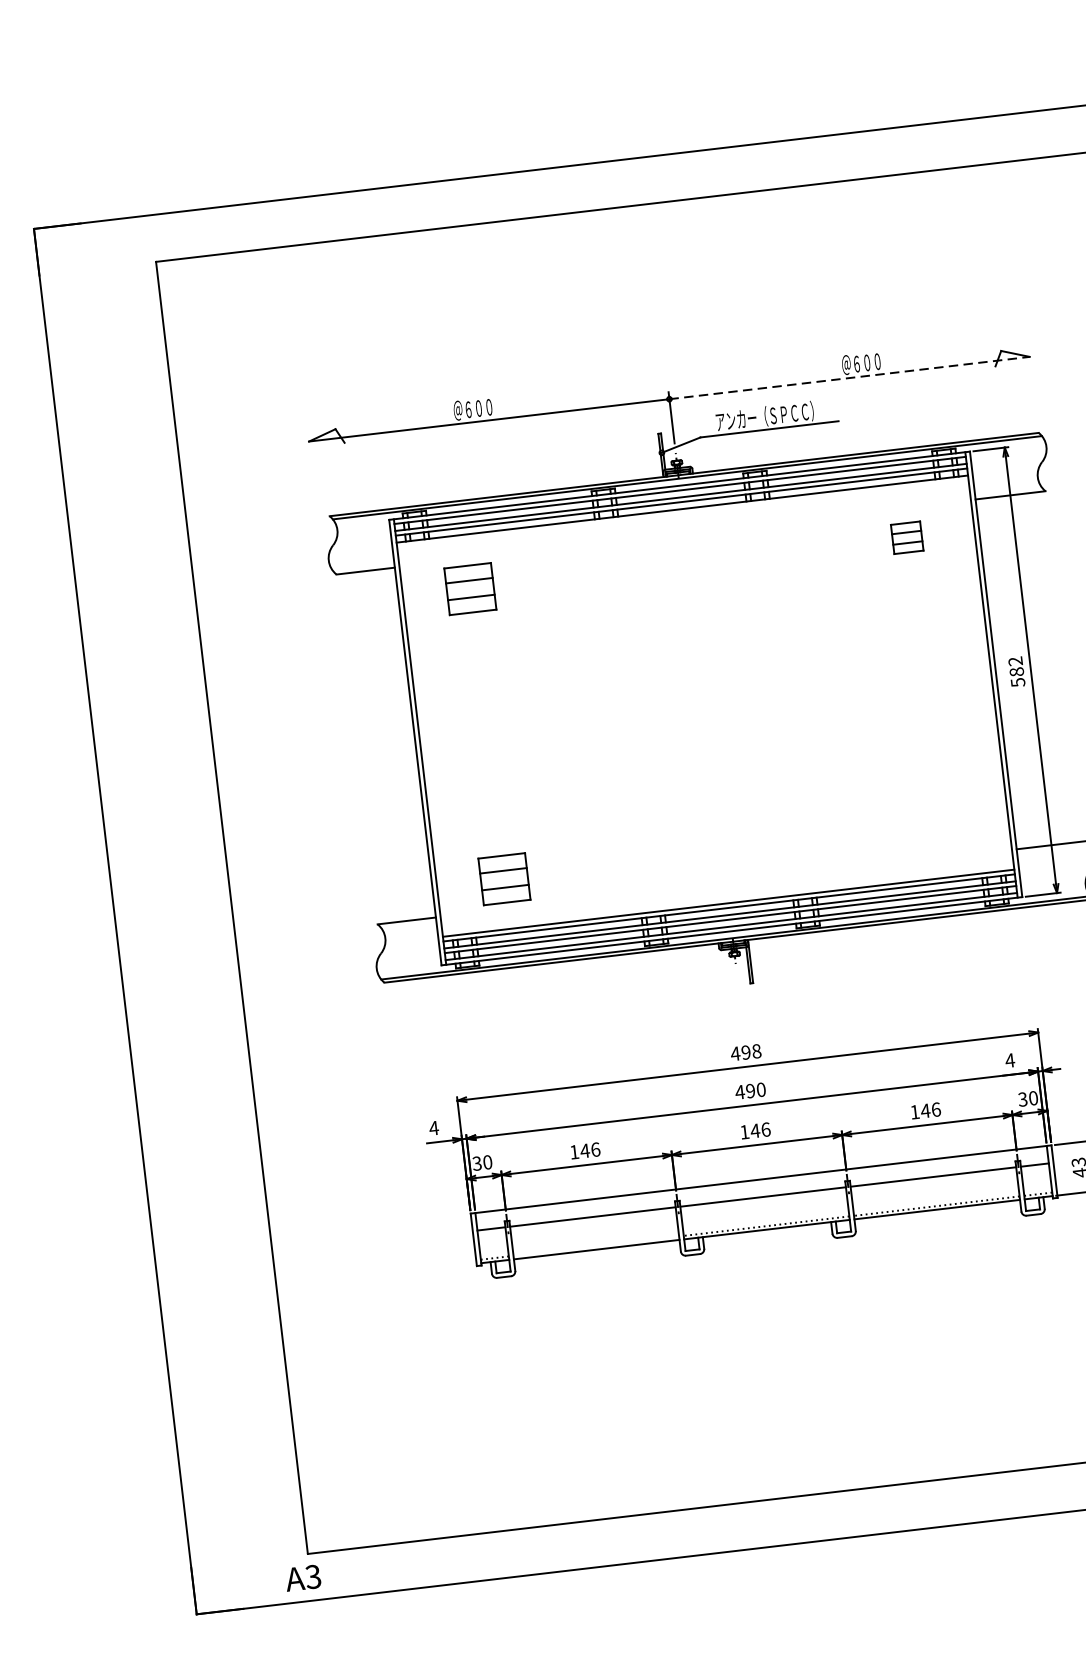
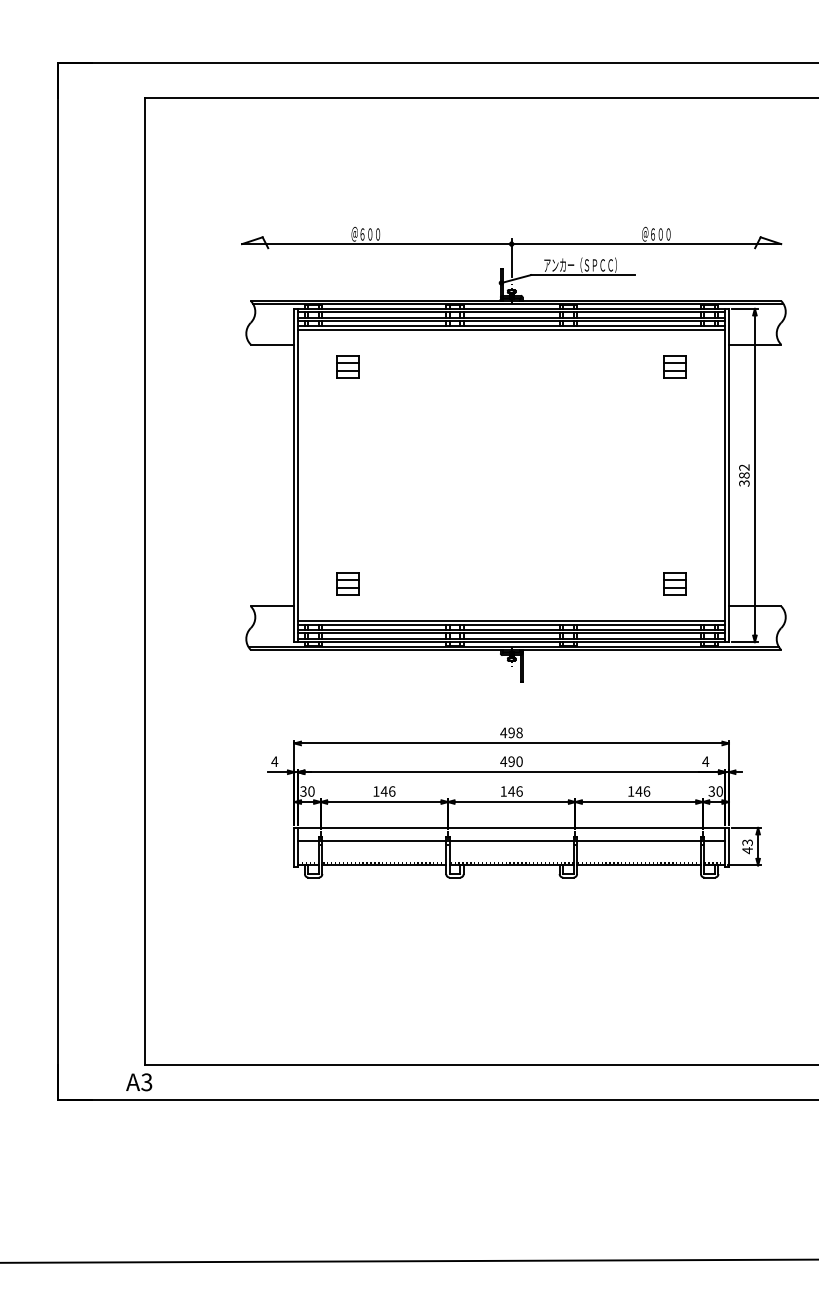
line: (849, 378) -> (646, 244), dashed -> solid
line: (682, 513) -> (511, 329), added
part: (469, 588) -> (347, 366), size x0.62
text: (1016, 682) -> (743, 483), 582 -> 382
part: (940, 827) -> (674, 583), added
part: (503, 878) -> (347, 583), size x0.62
line: (596, 1245) -> (384, 862), added

